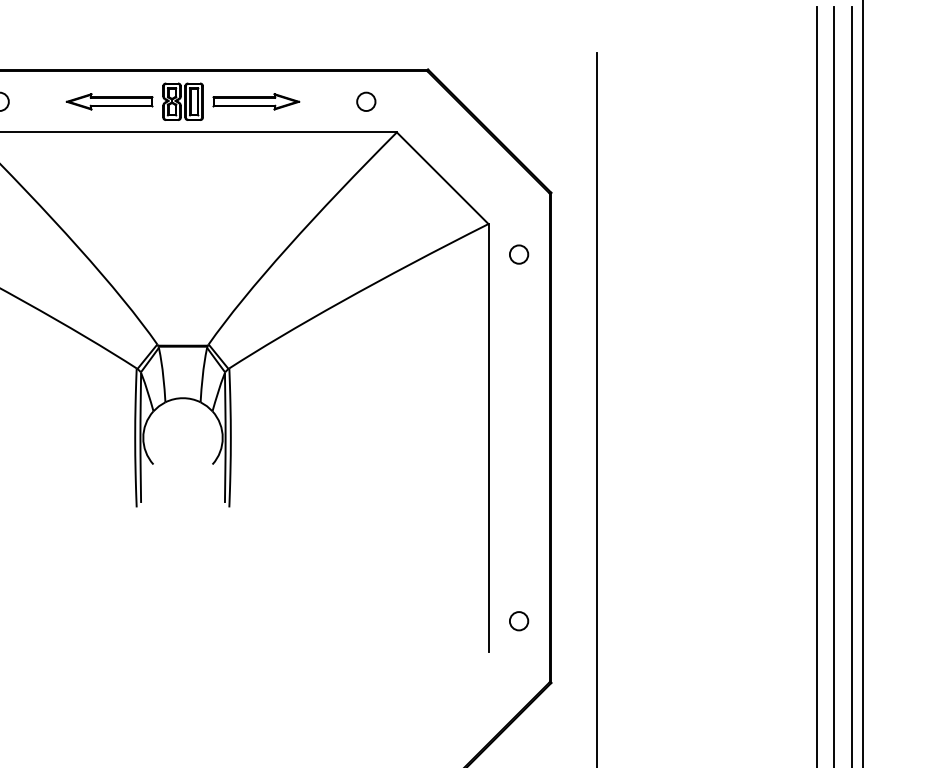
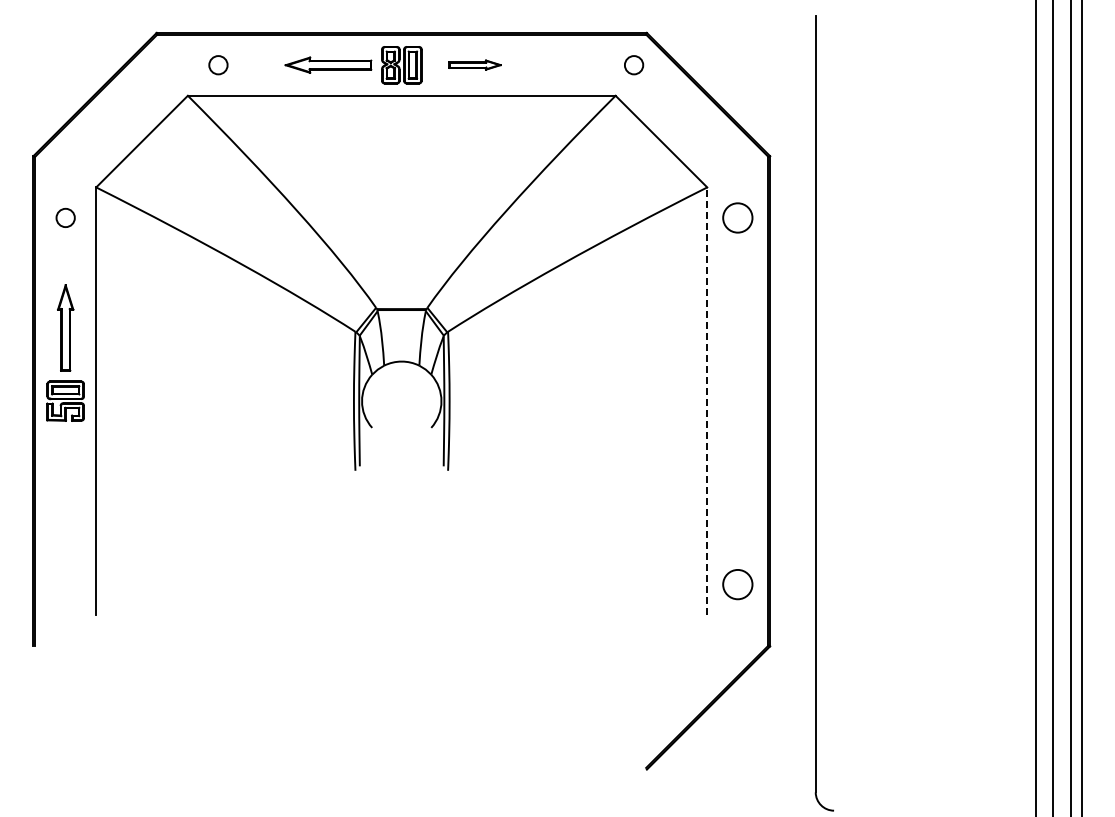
part: (255, 101) -> (474, 64), size x0.6
circle: (366, 102) -> (634, 65), moved
circle: (518, 254) -> (737, 217), size x1.6
line: (488, 438) -> (707, 401), solid -> dashed
circle: (518, 621) -> (737, 584), size x1.6

